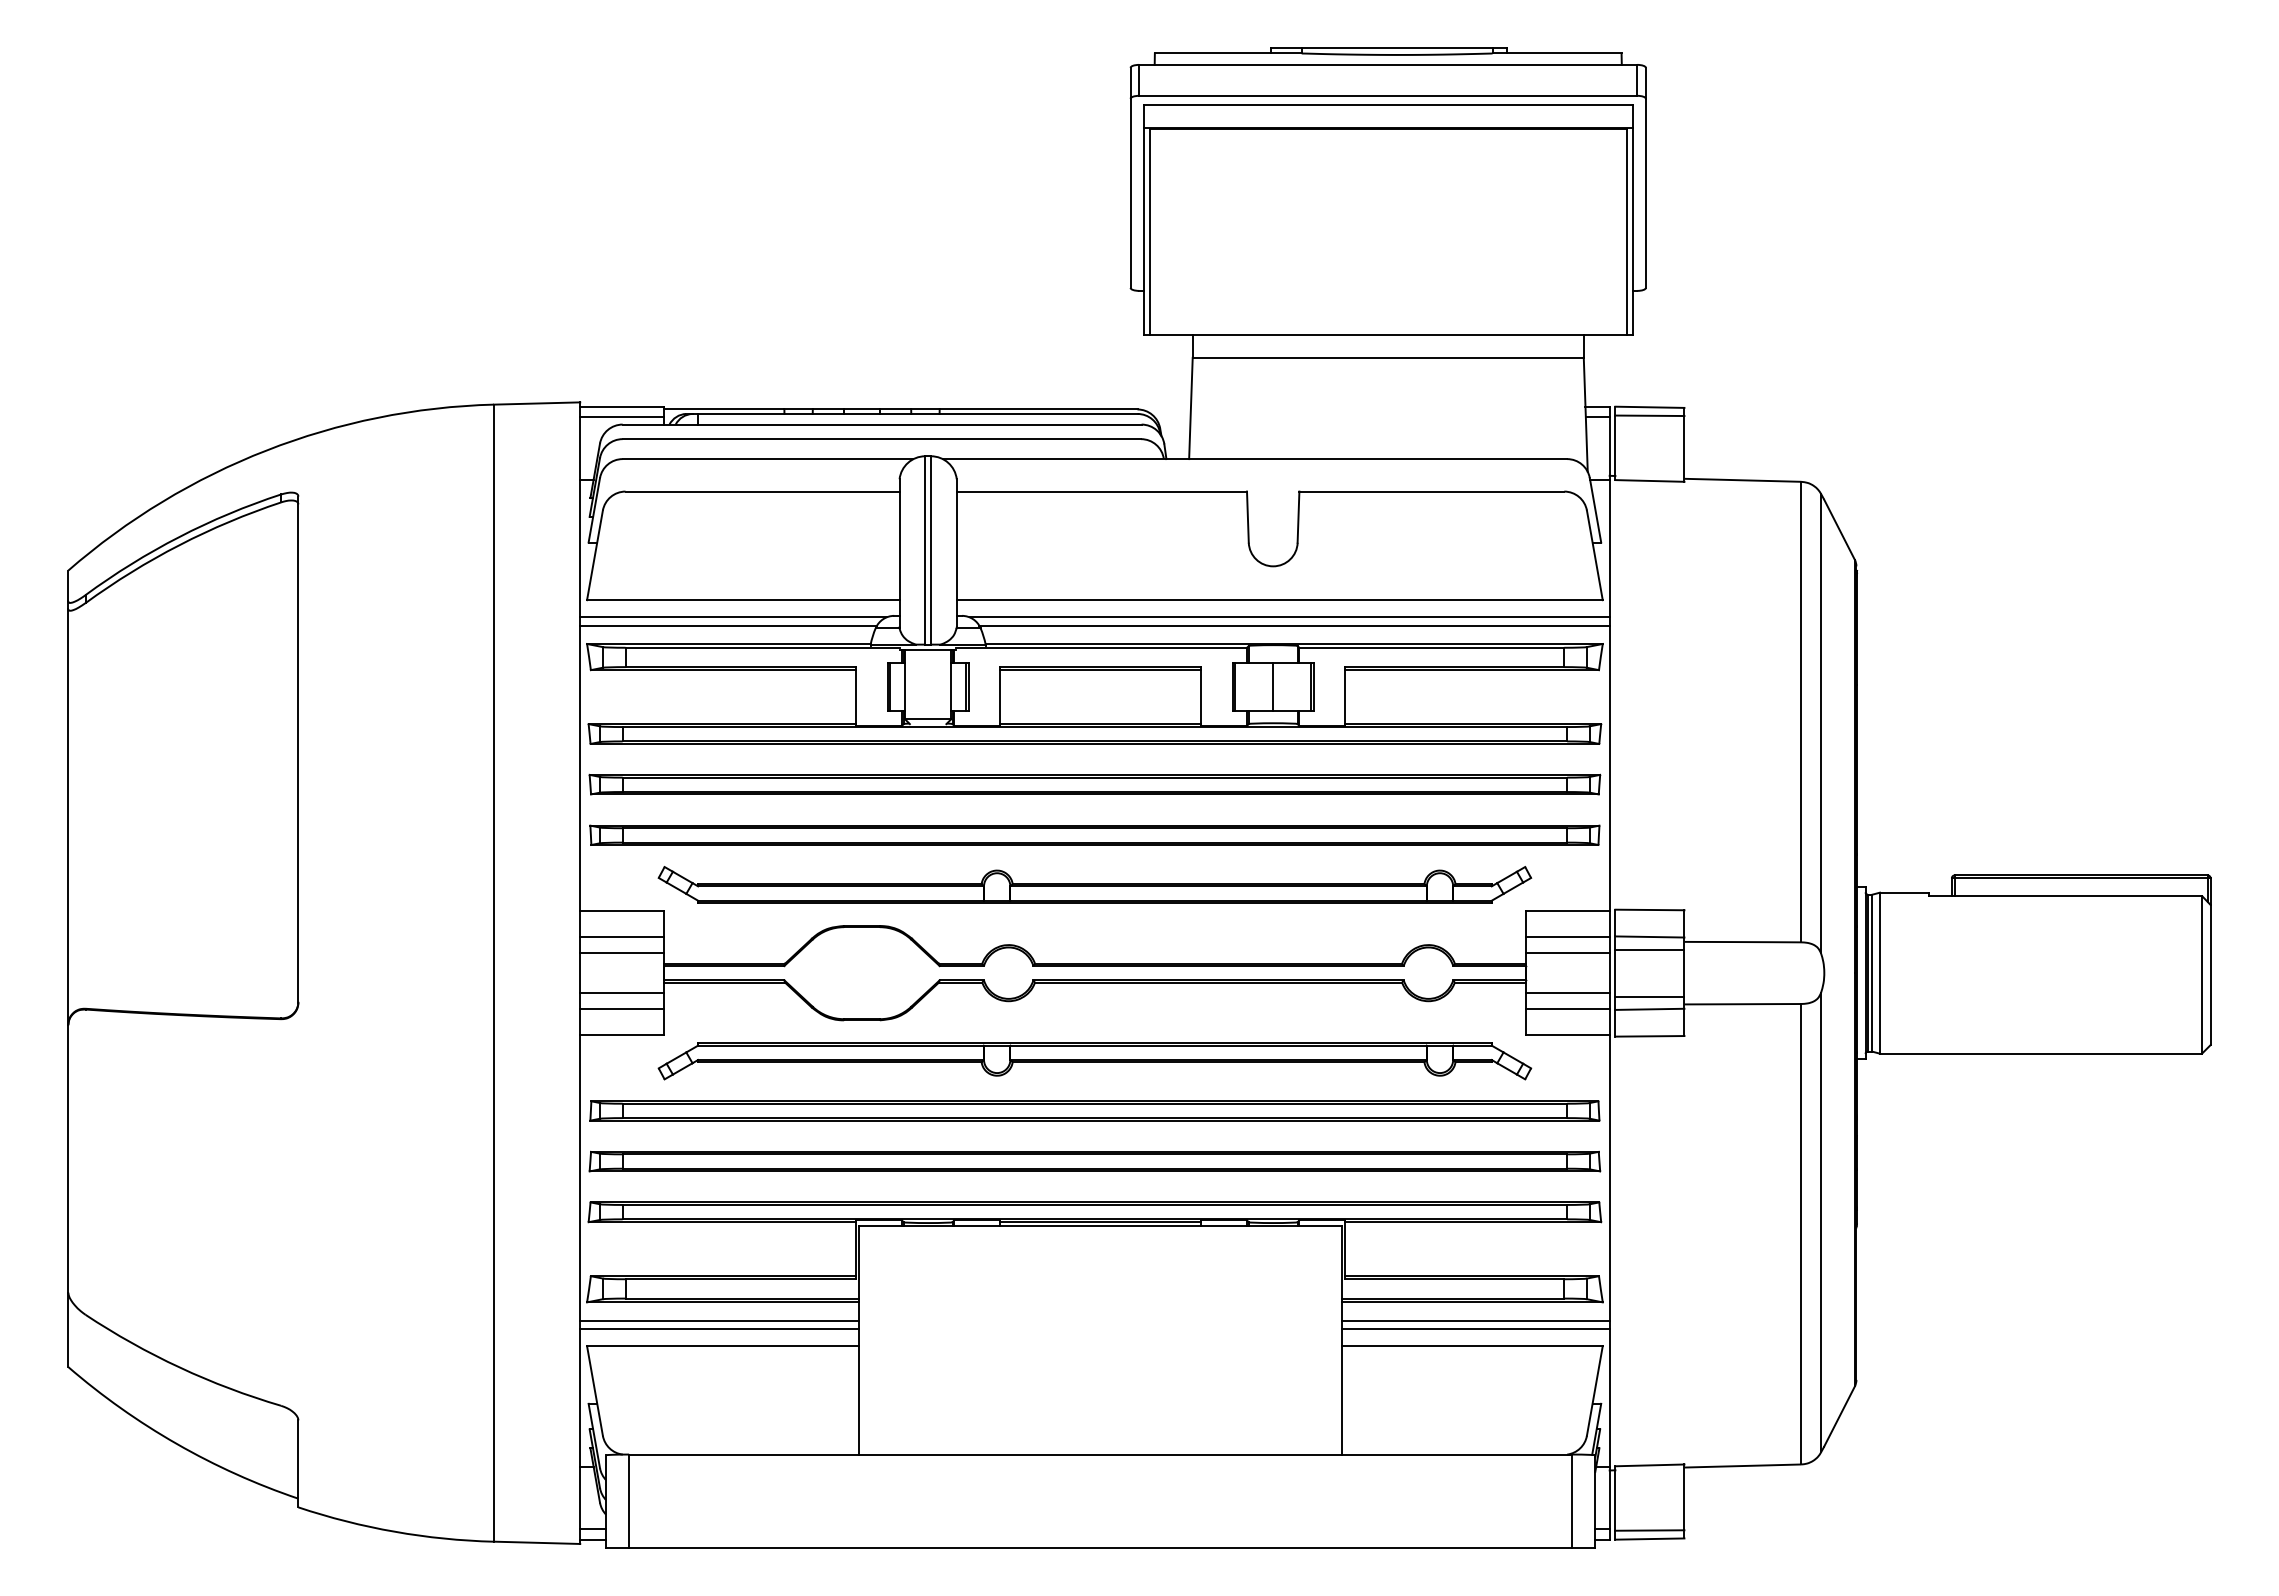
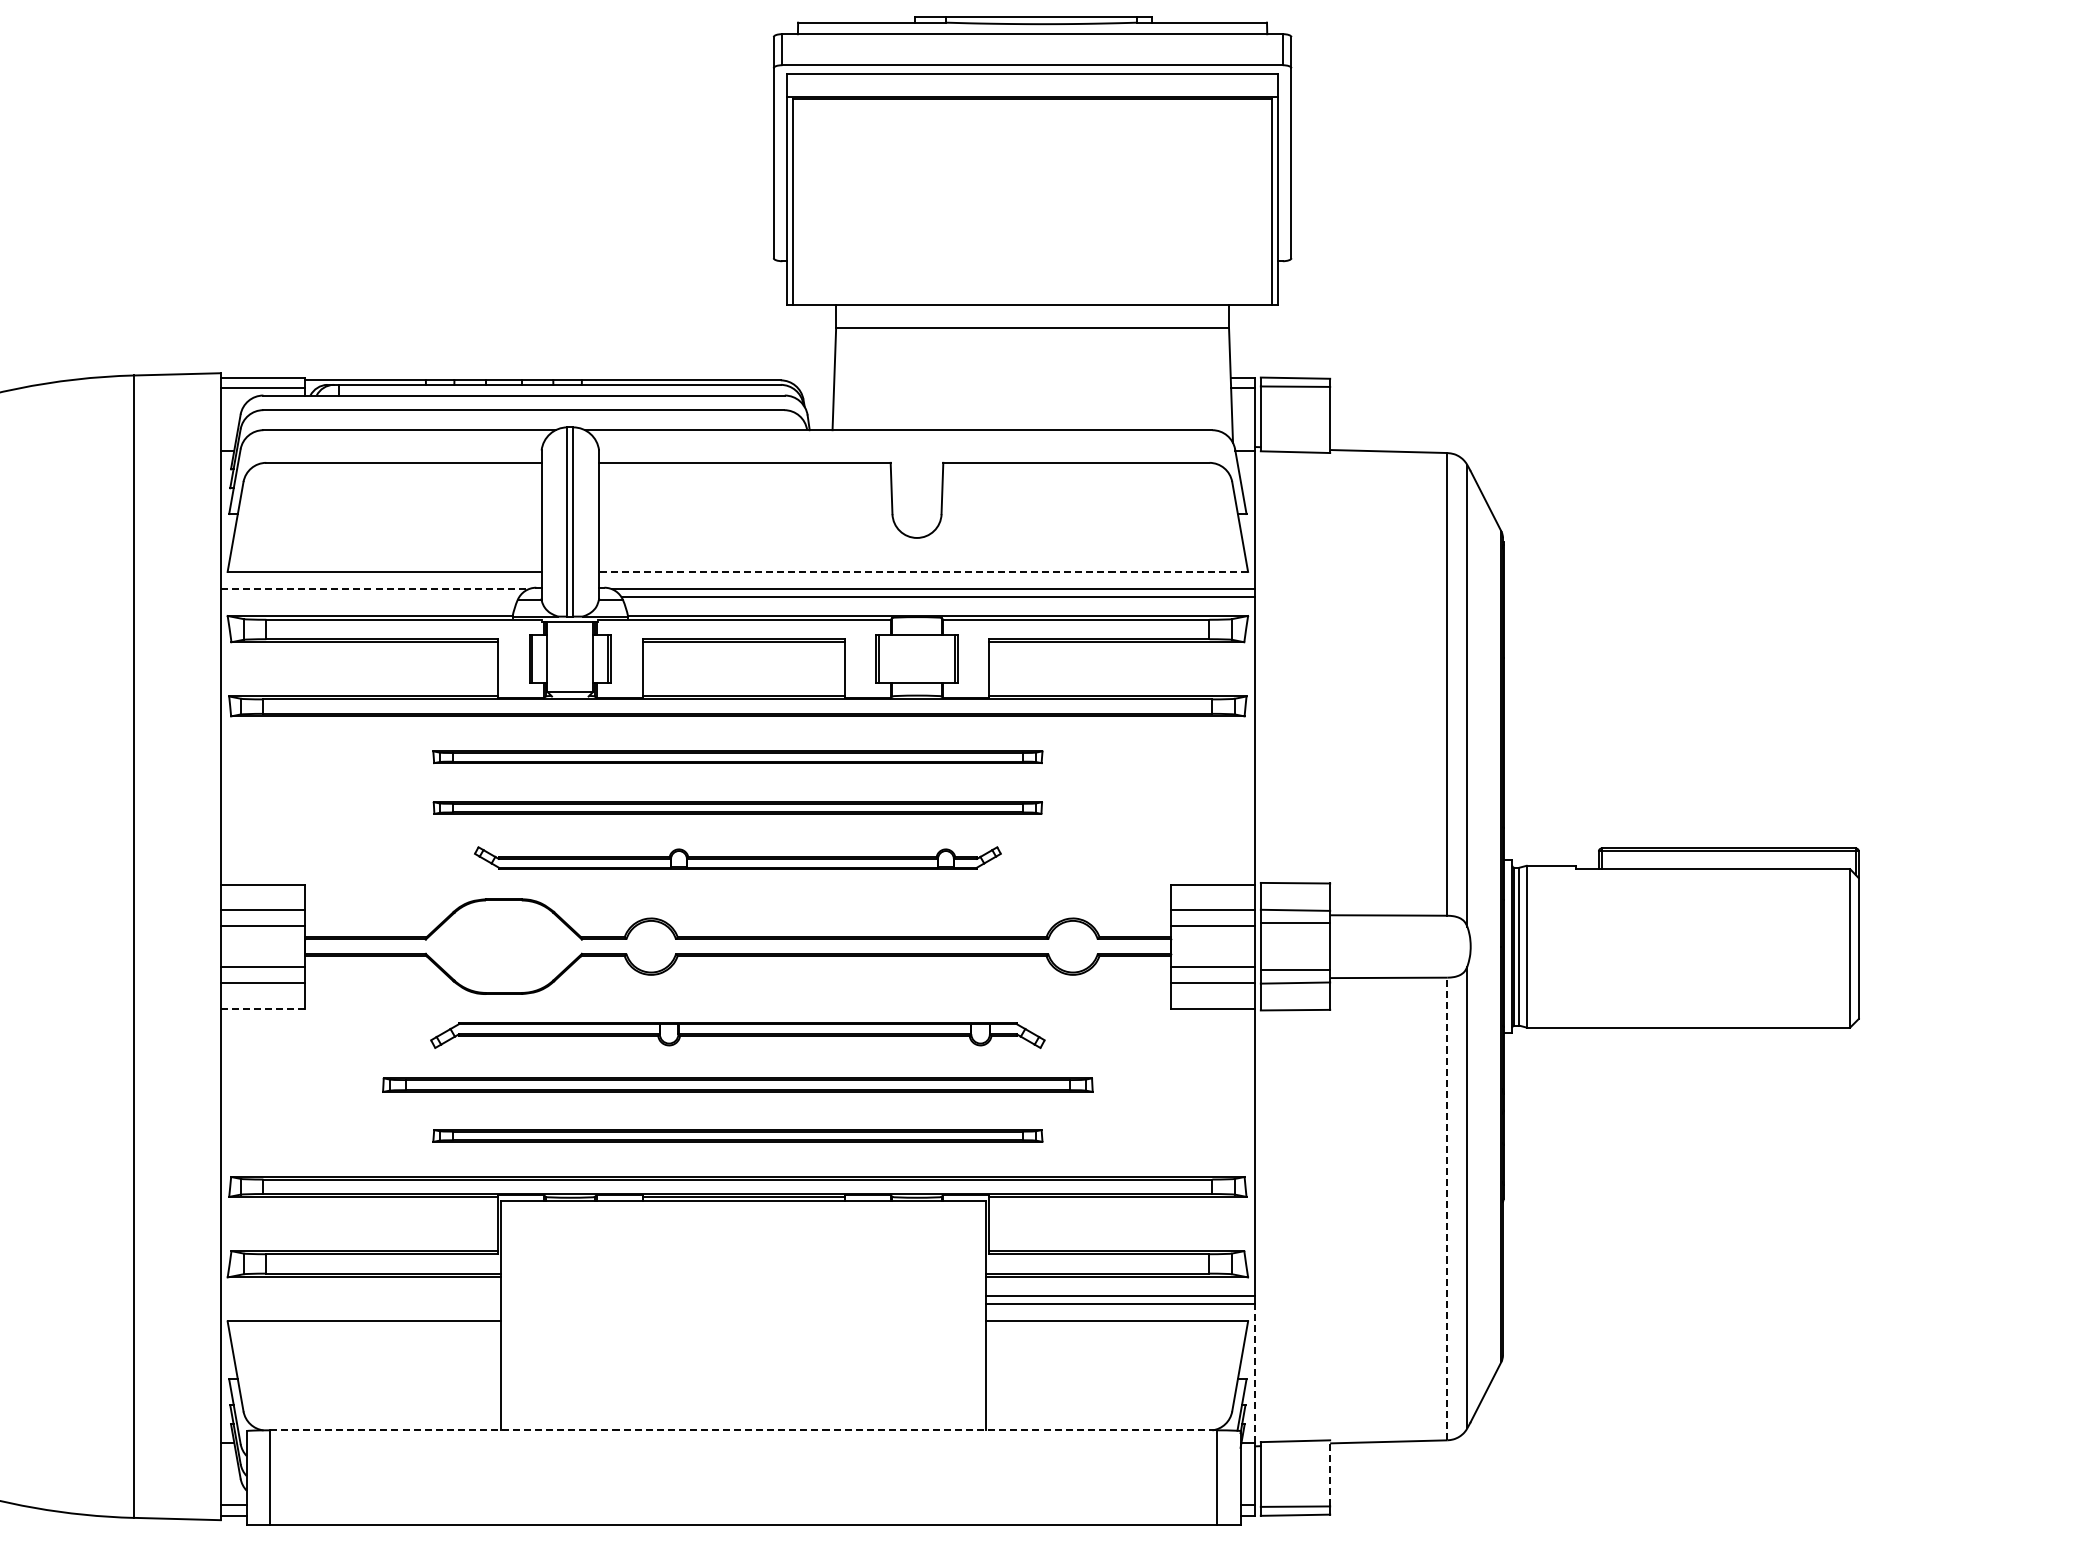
line: (1279, 600) -> (923, 572), solid -> dashed
line: (733, 617) -> (374, 589), solid -> dashed
line: (728, 625) -> (369, 597), removed
line: (1273, 686) -> (917, 658), removed
part: (1094, 784) -> (737, 757), size x0.6
part: (1094, 834) -> (737, 807), size x0.6
part: (1094, 884) -> (737, 857), size x0.6
line: (621, 1035) -> (262, 1009), solid -> dashed
part: (1094, 1061) -> (737, 1035), size x0.7
part: (1094, 1110) -> (737, 1084), size x0.7
part: (1094, 1161) -> (737, 1135), size x0.6
line: (1801, 1233) -> (1447, 1208), solid -> dashed
line: (719, 1320) -> (360, 1295), removed
line: (719, 1329) -> (360, 1304), removed
line: (1609, 1397) -> (1254, 1373), solid -> dashed
line: (1100, 1454) -> (743, 1430), solid -> dashed
line: (1684, 1497) -> (1330, 1473), solid -> dashed

